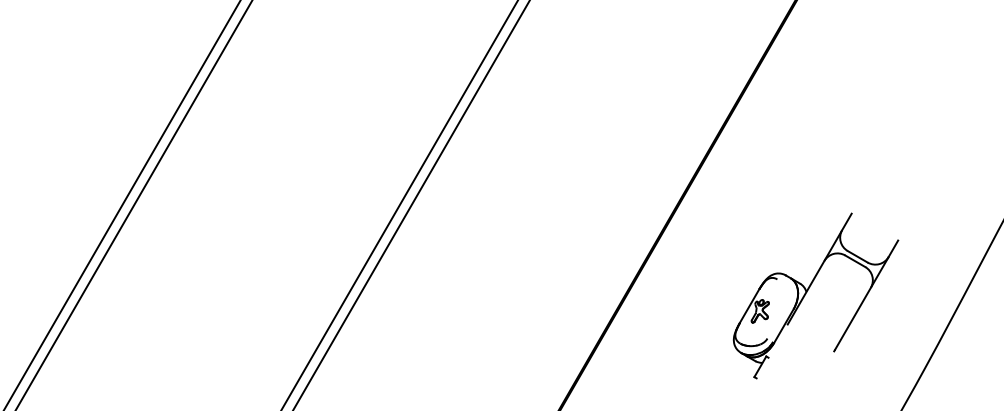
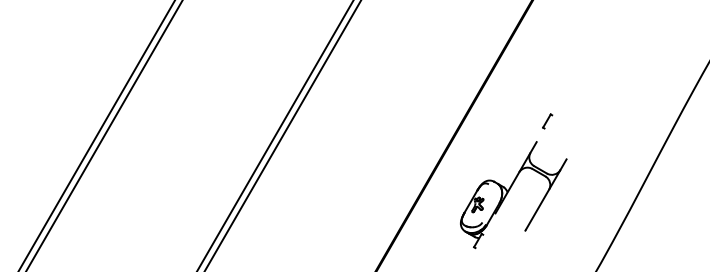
part: (823, 181) -> (547, 121), added
part: (815, 296) -> (513, 195), moved

